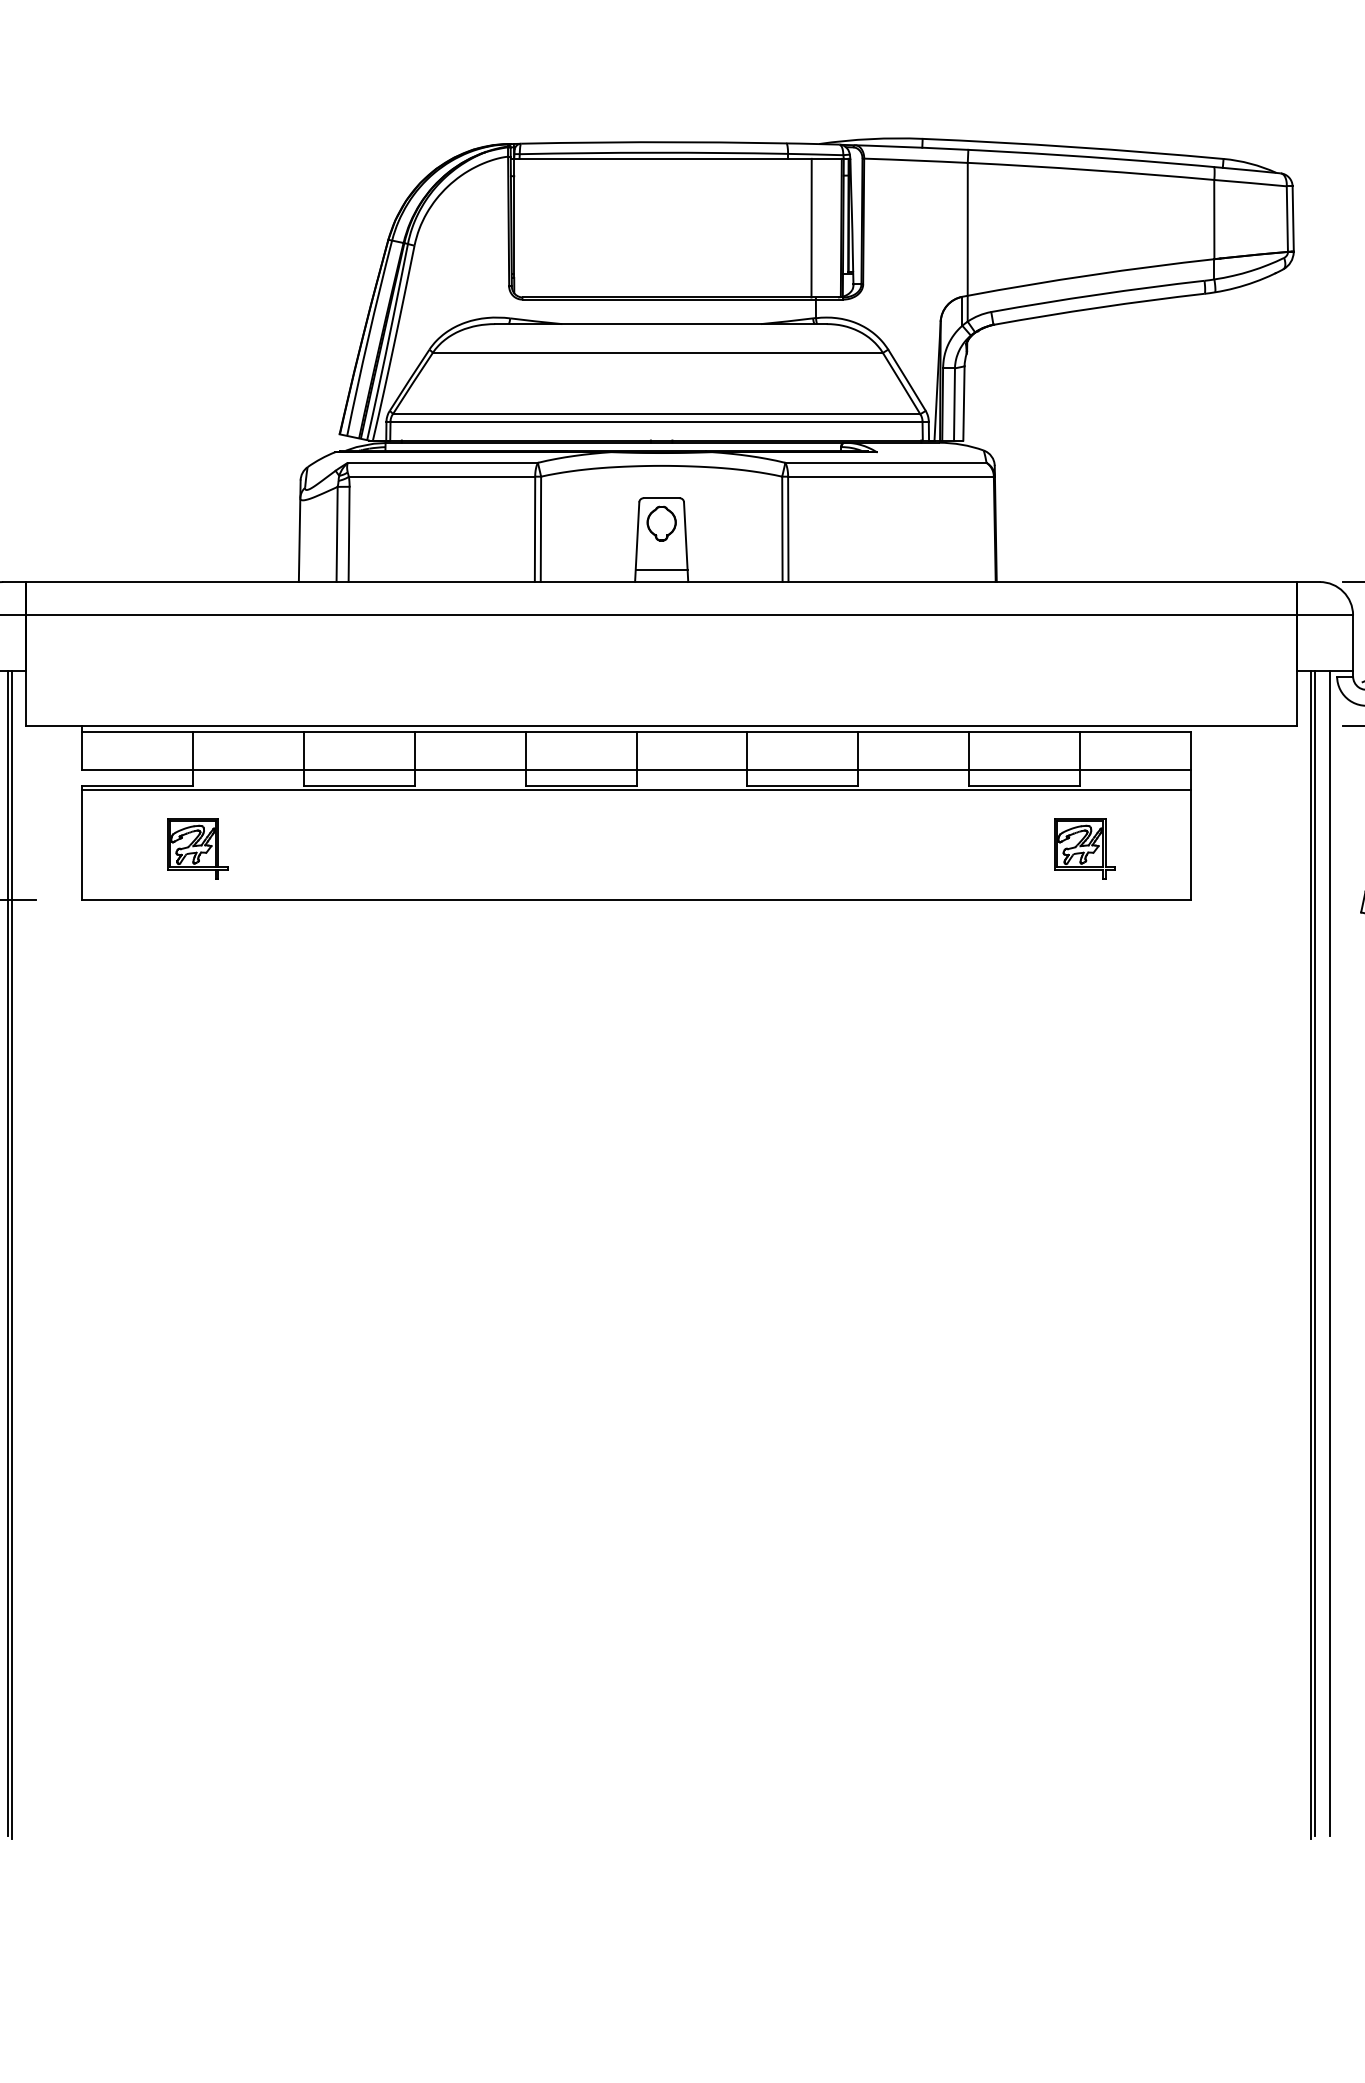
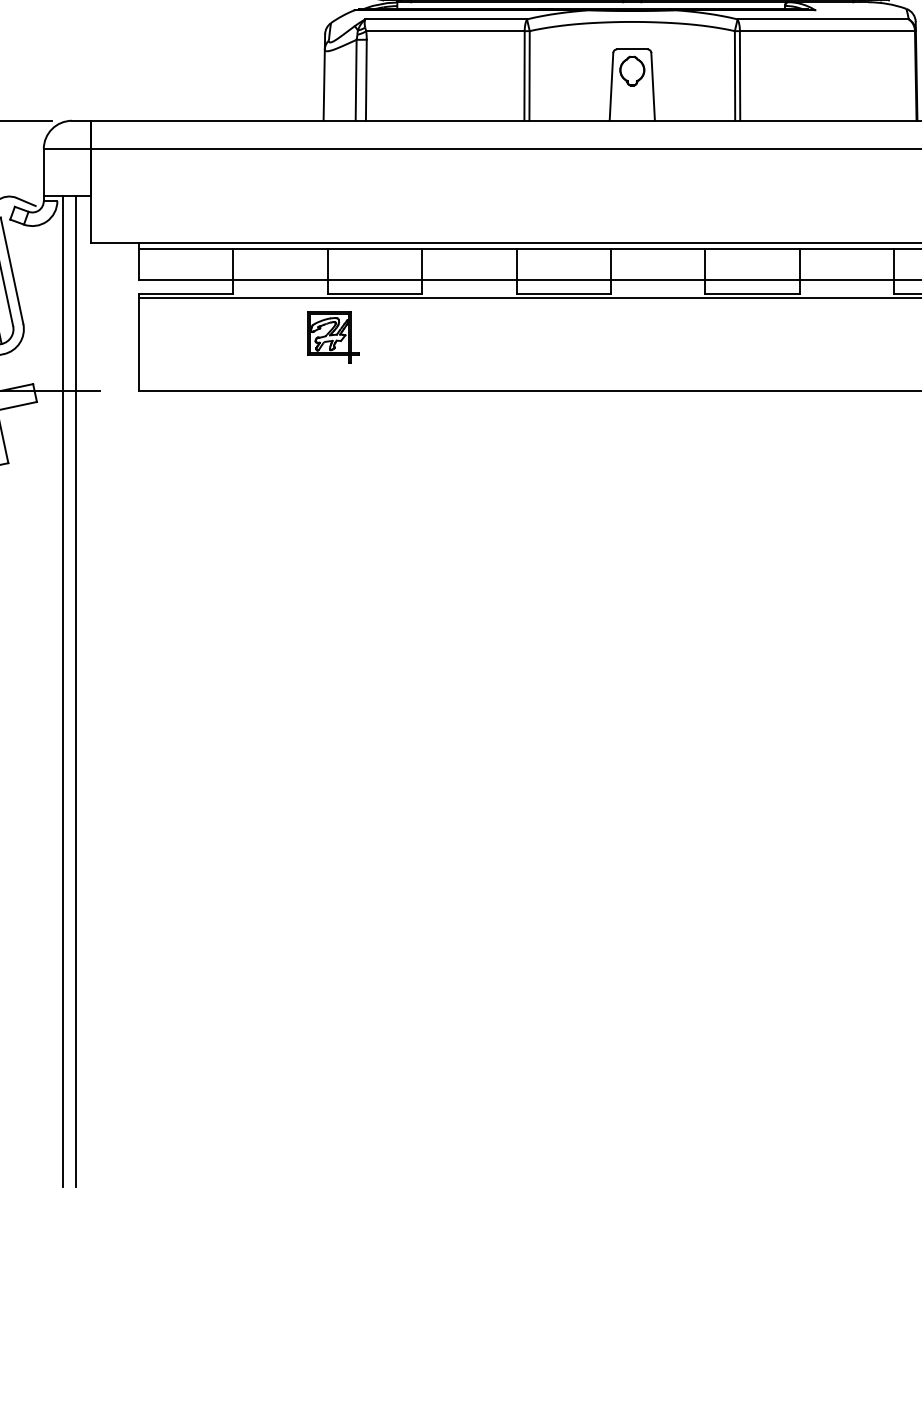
line: (661, 570) -> (632, 110), removed
part: (197, 848) -> (333, 337), moved
line: (11, 1254) -> (79, 692), removed

